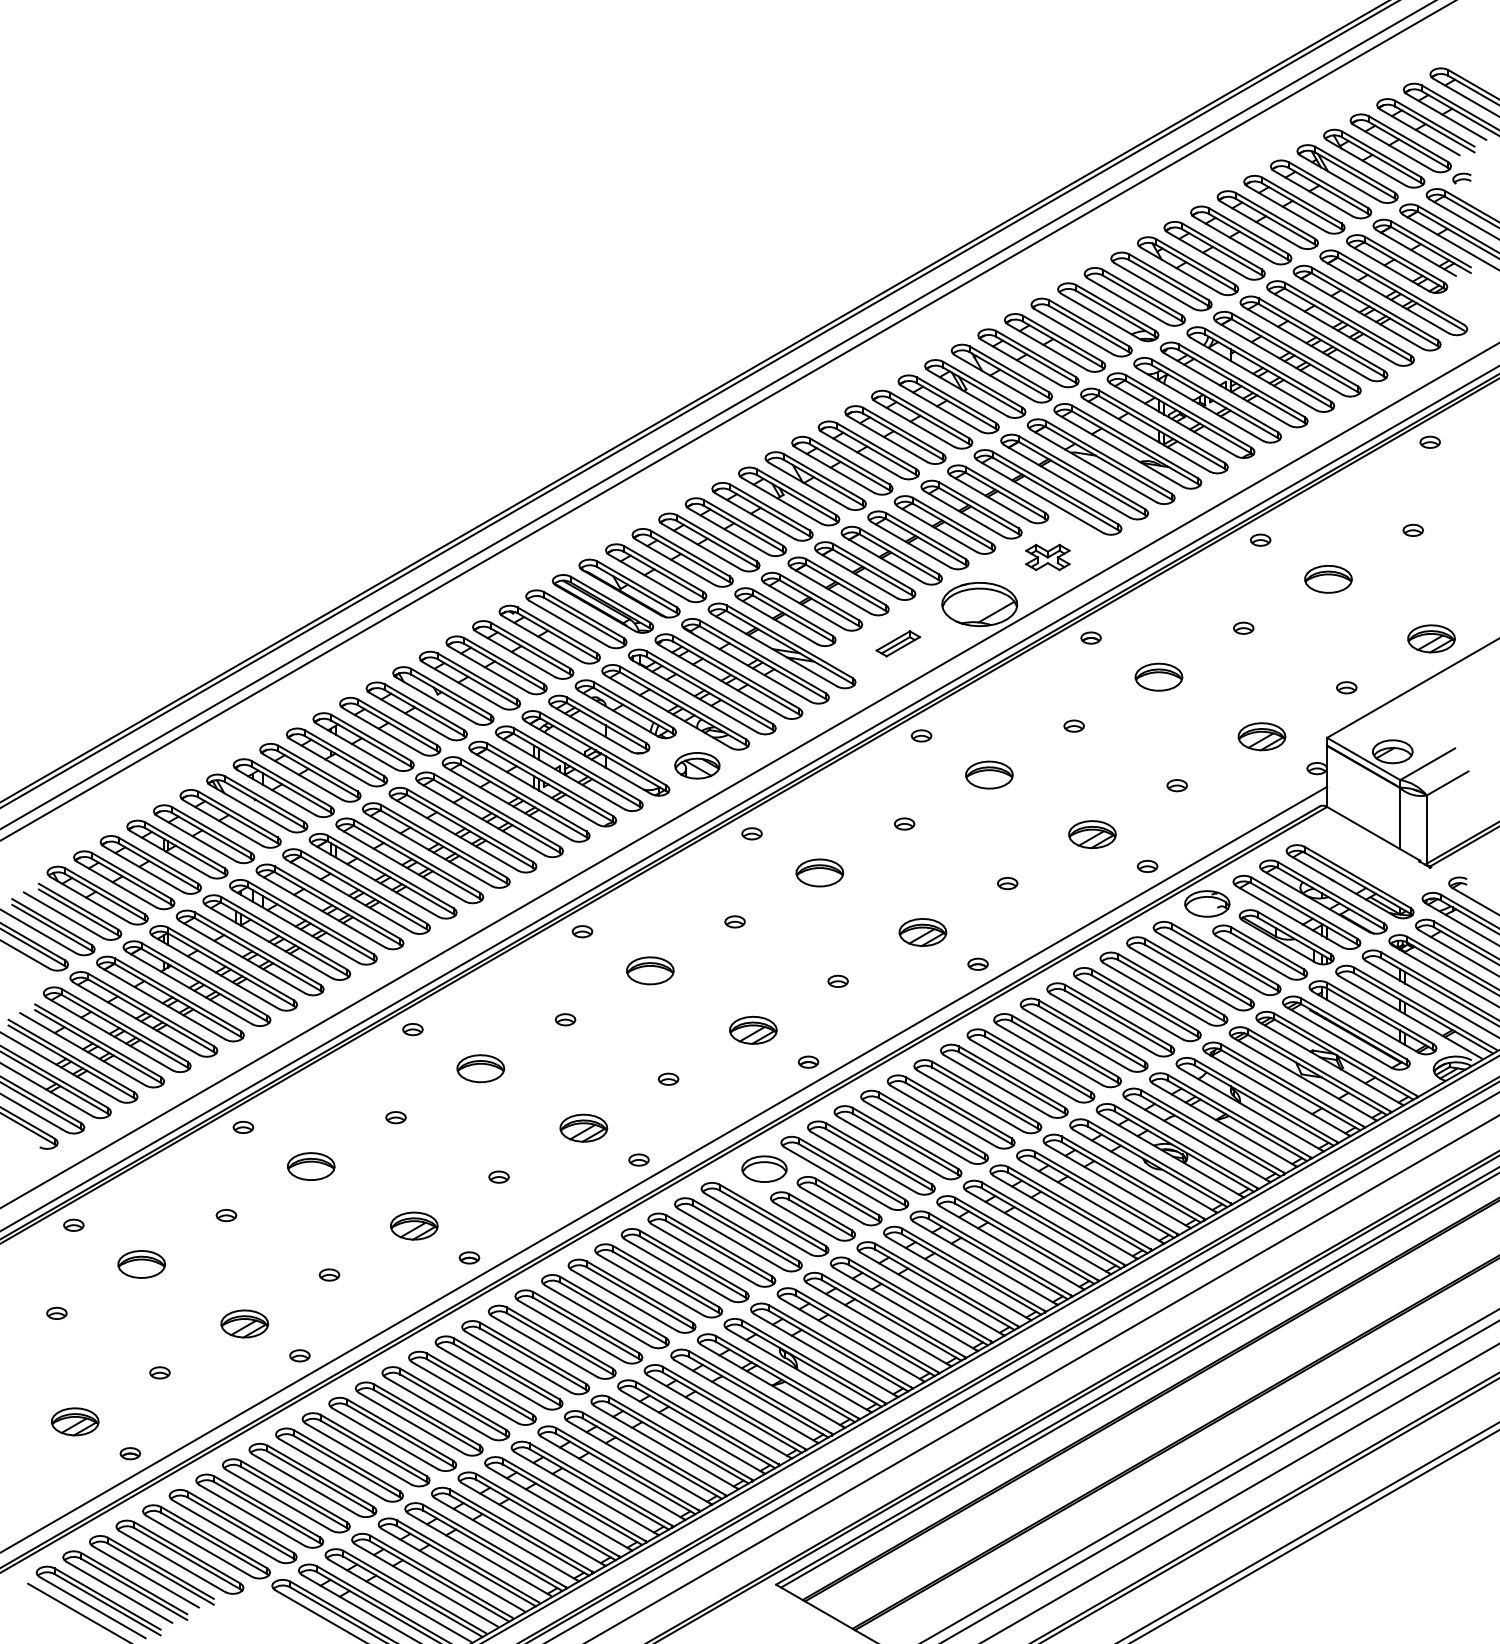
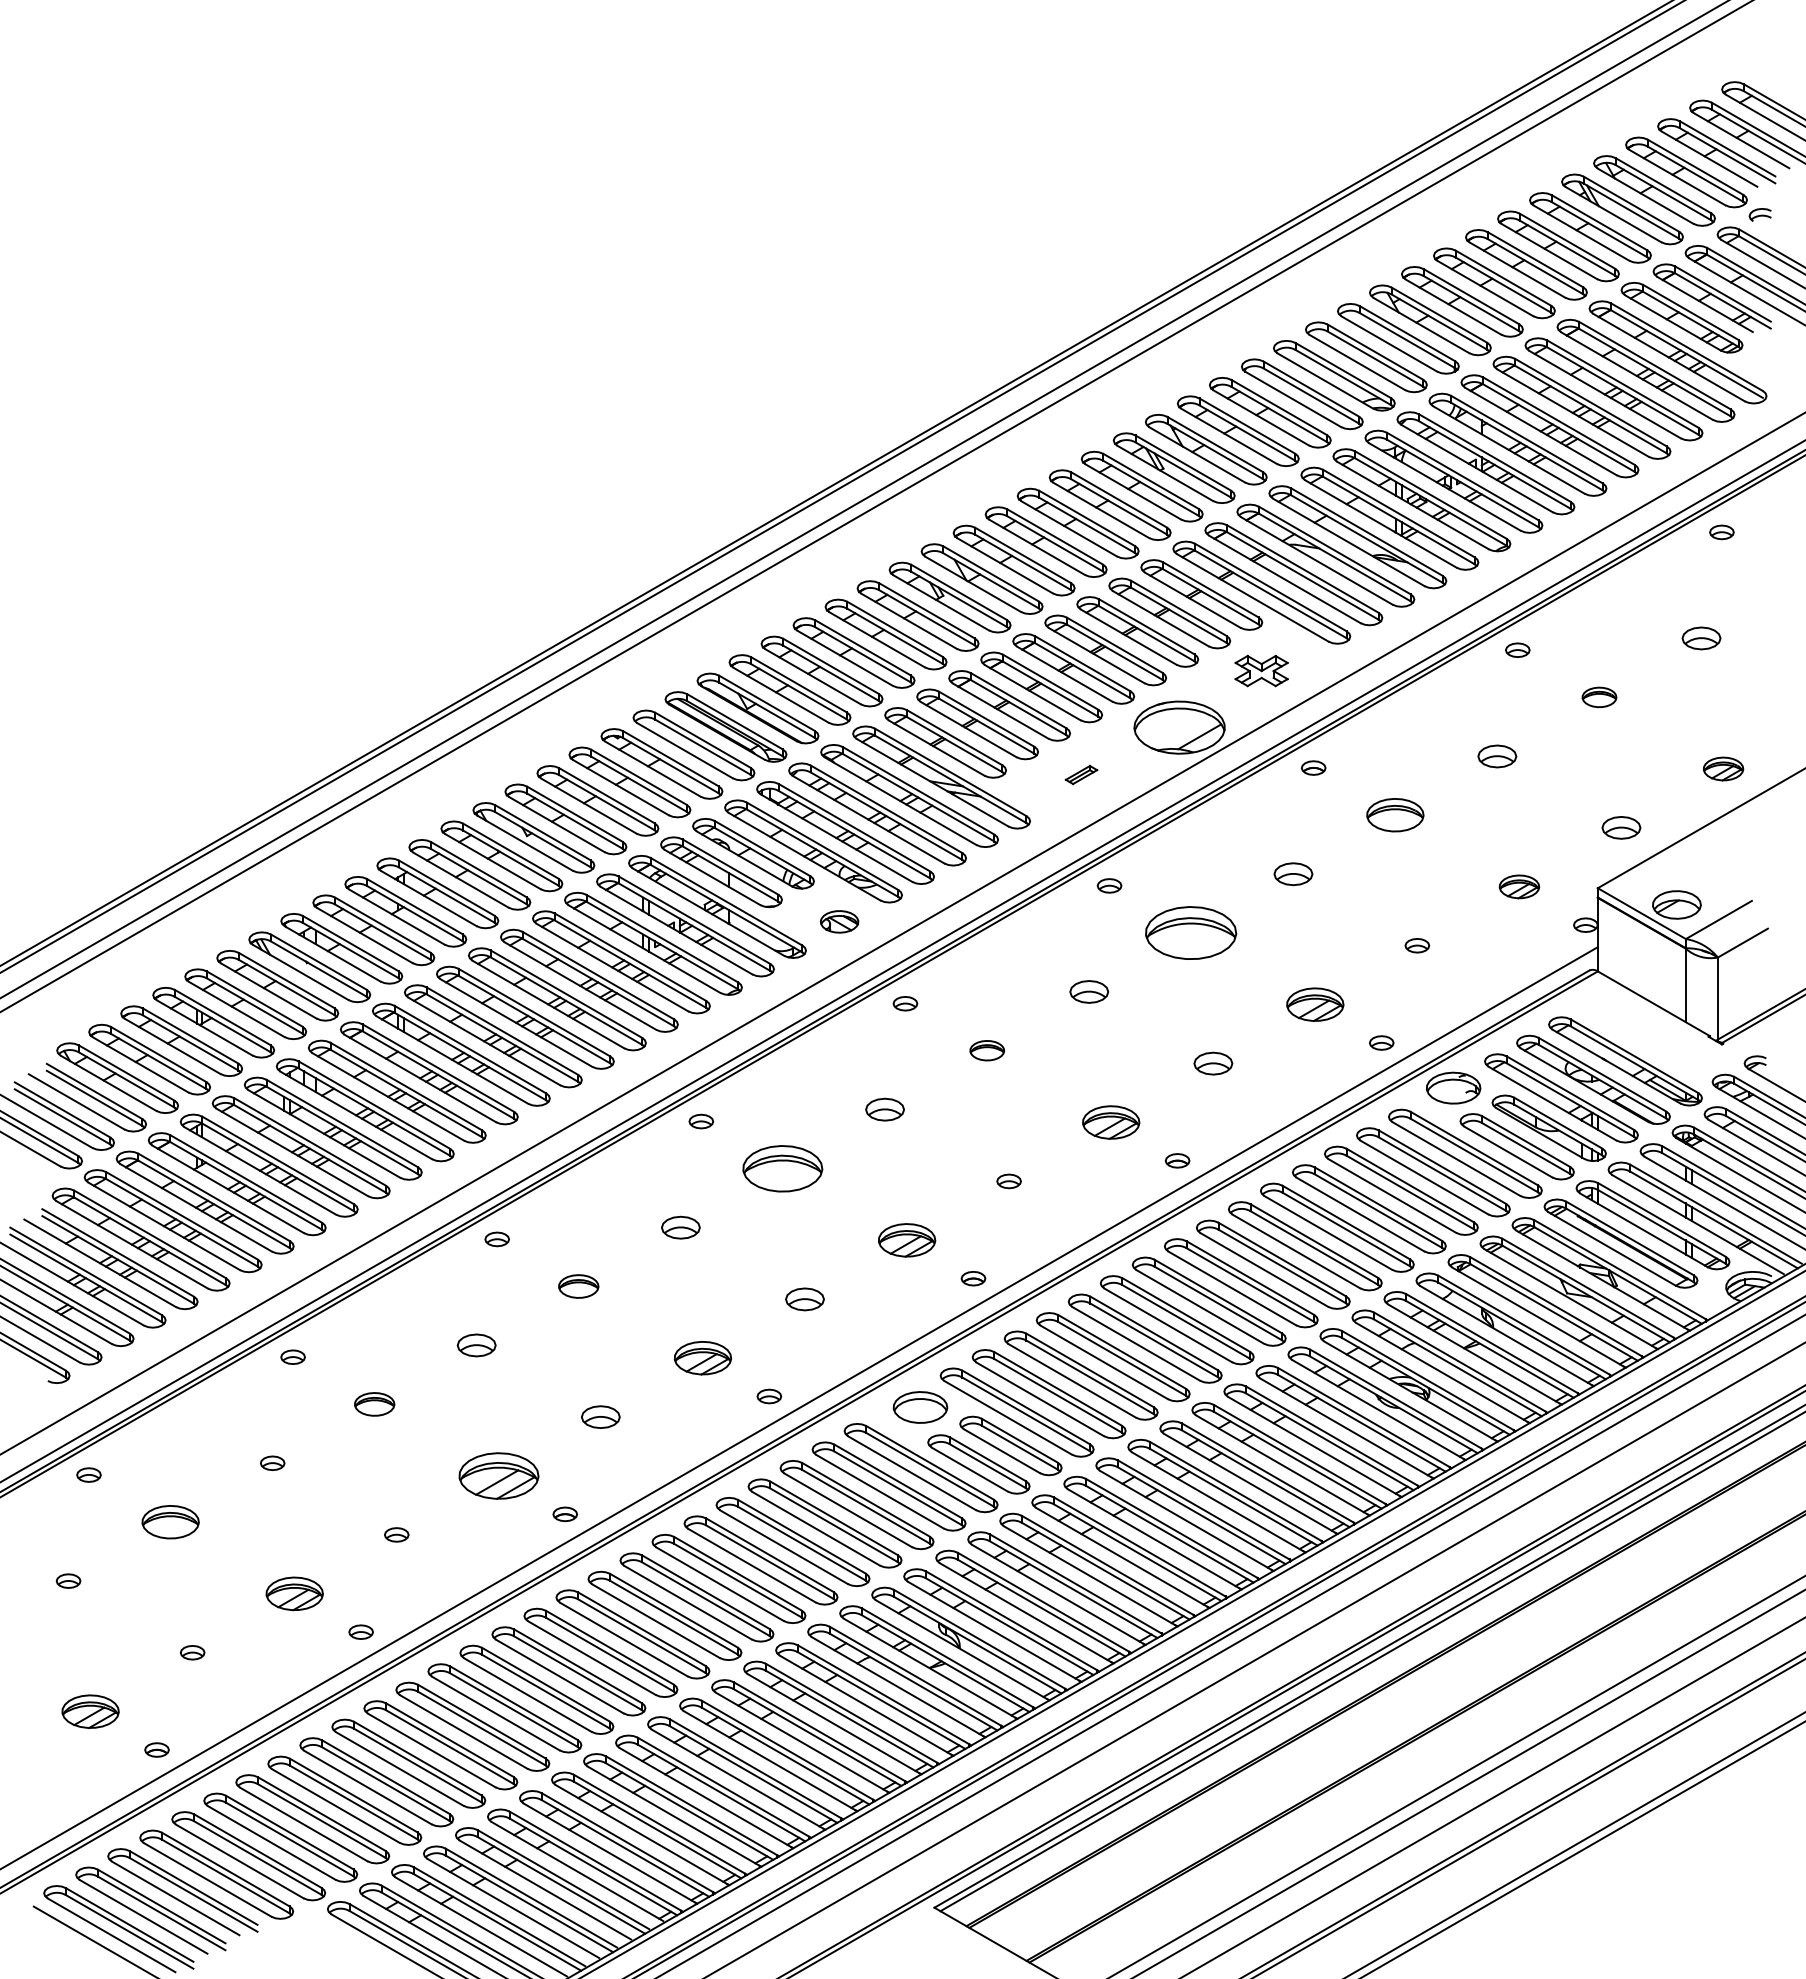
part: (1413, 530) -> (1701, 638), size x1.6
part: (1328, 579) -> (1599, 697), size x0.6
part: (1243, 627) -> (1497, 755), size x1.6
part: (1431, 638) -> (1723, 768), size x0.7
part: (898, 643) -> (1081, 774), size x0.6
part: (1346, 687) -> (1621, 827), size x1.6
part: (1073, 725) -> (1292, 873), size x1.6
part: (1262, 736) -> (1519, 886), size x0.7
part: (697, 765) -> (839, 921), size x0.7
part: (989, 774) -> (1191, 932), size x1.6
part: (904, 823) -> (1088, 991), size x1.6
part: (820, 872) -> (987, 1050), size x0.6
part: (1007, 883) -> (1212, 1063), size x1.6
part: (734, 921) -> (884, 1109), size x1.6
part: (650, 970) -> (783, 1168), size x1.4
part: (565, 1019) -> (680, 1227), size x1.6
part: (480, 1068) -> (578, 1286), size x0.7
part: (668, 1078) -> (804, 1298), size x1.6
part: (395, 1117) -> (476, 1345), size x1.6
part: (311, 1166) -> (374, 1404), size x0.7
part: (498, 1176) -> (600, 1416), size x1.6
part: (414, 1225) -> (498, 1475), size x1.4

